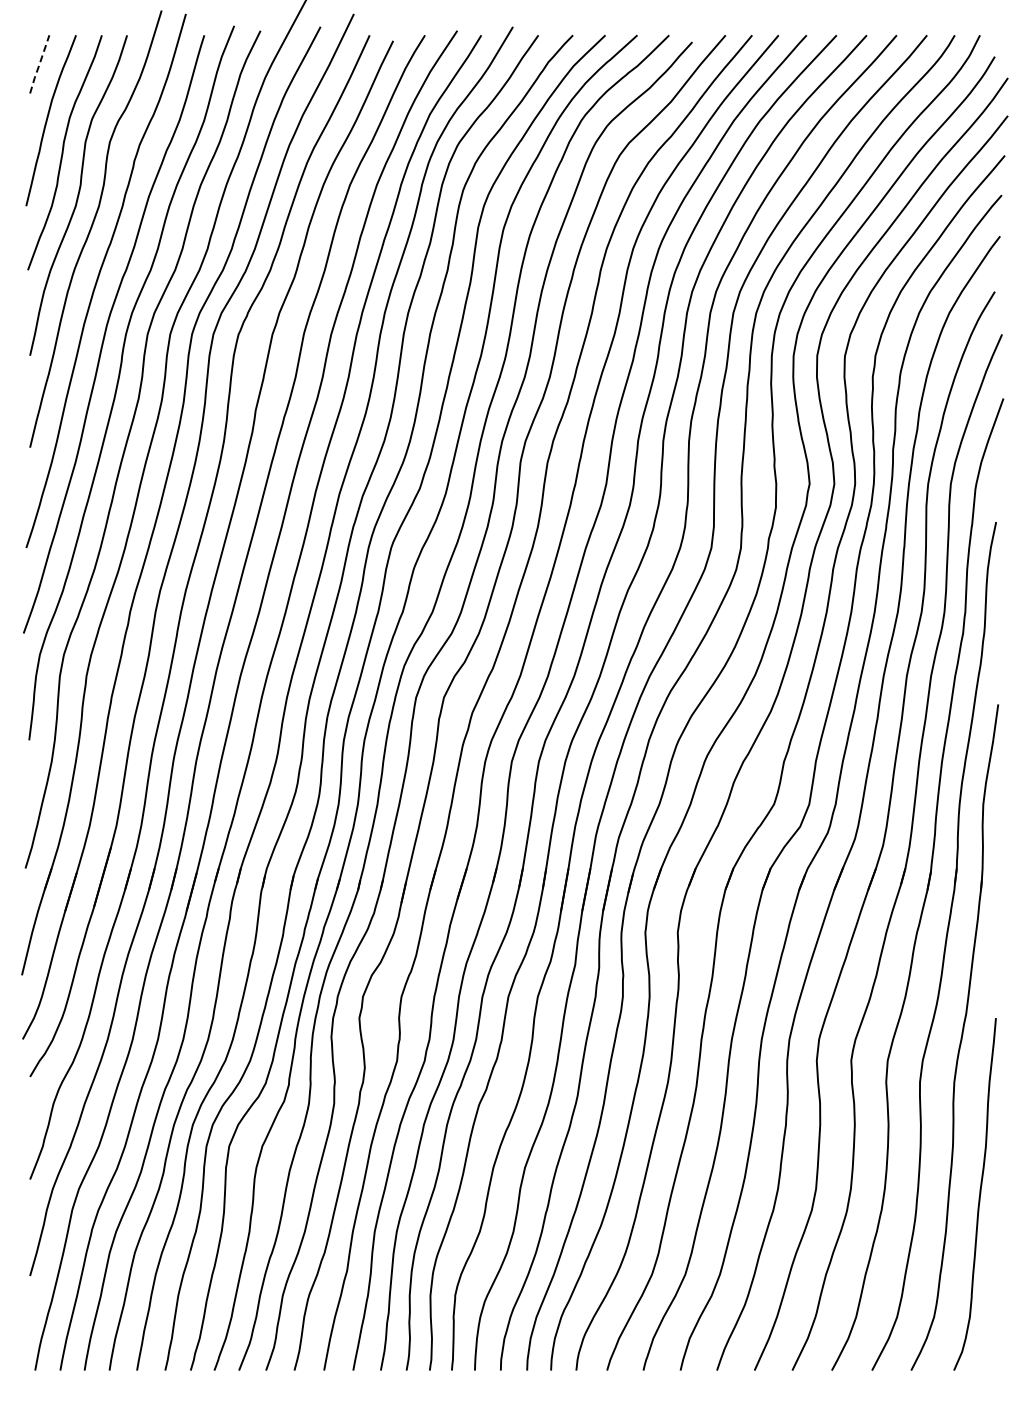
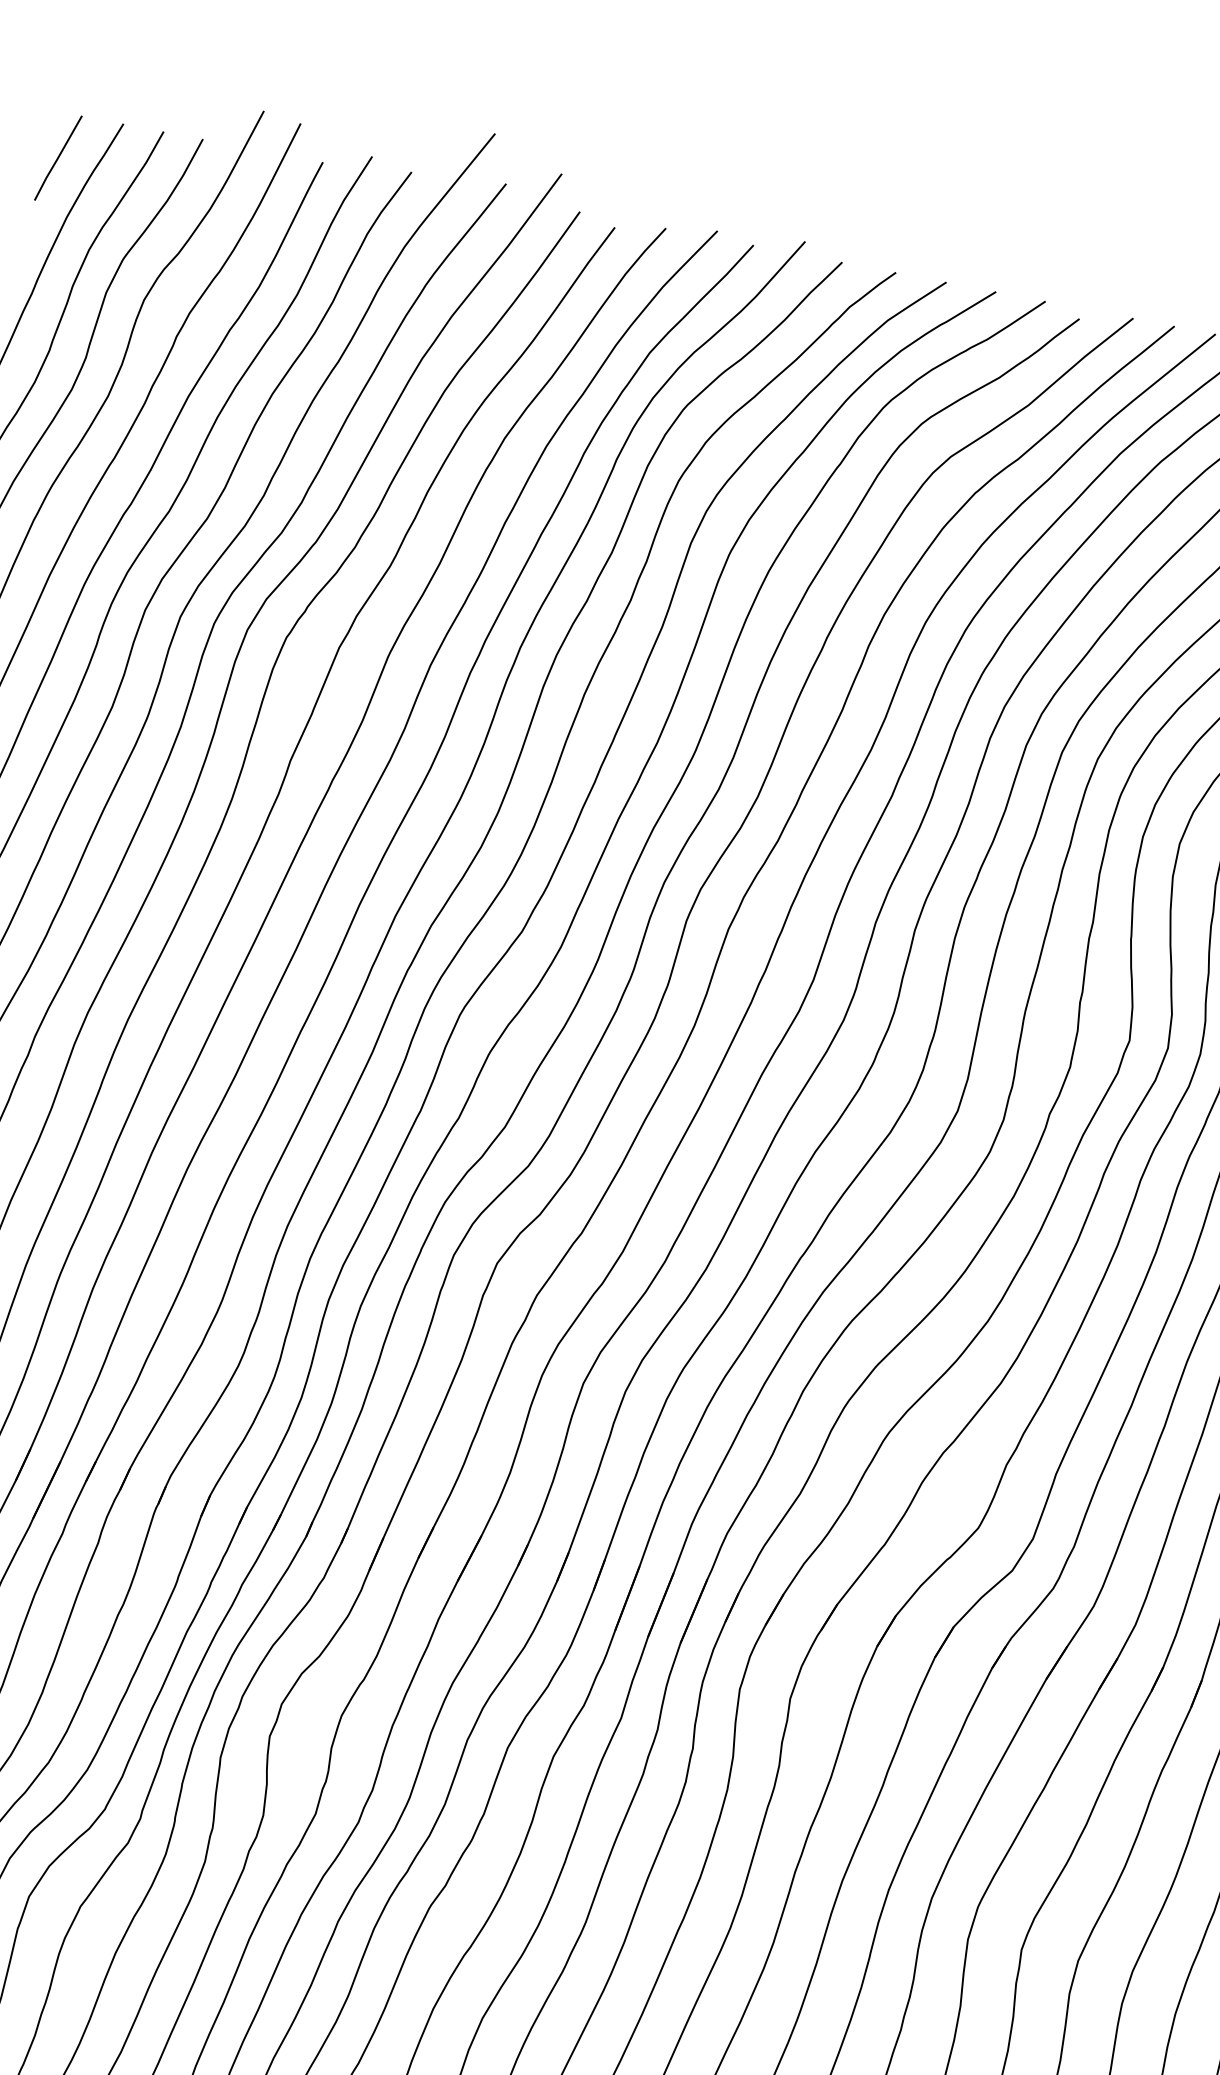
line: (39, 65) -> (57, 159), dashed -> solid

